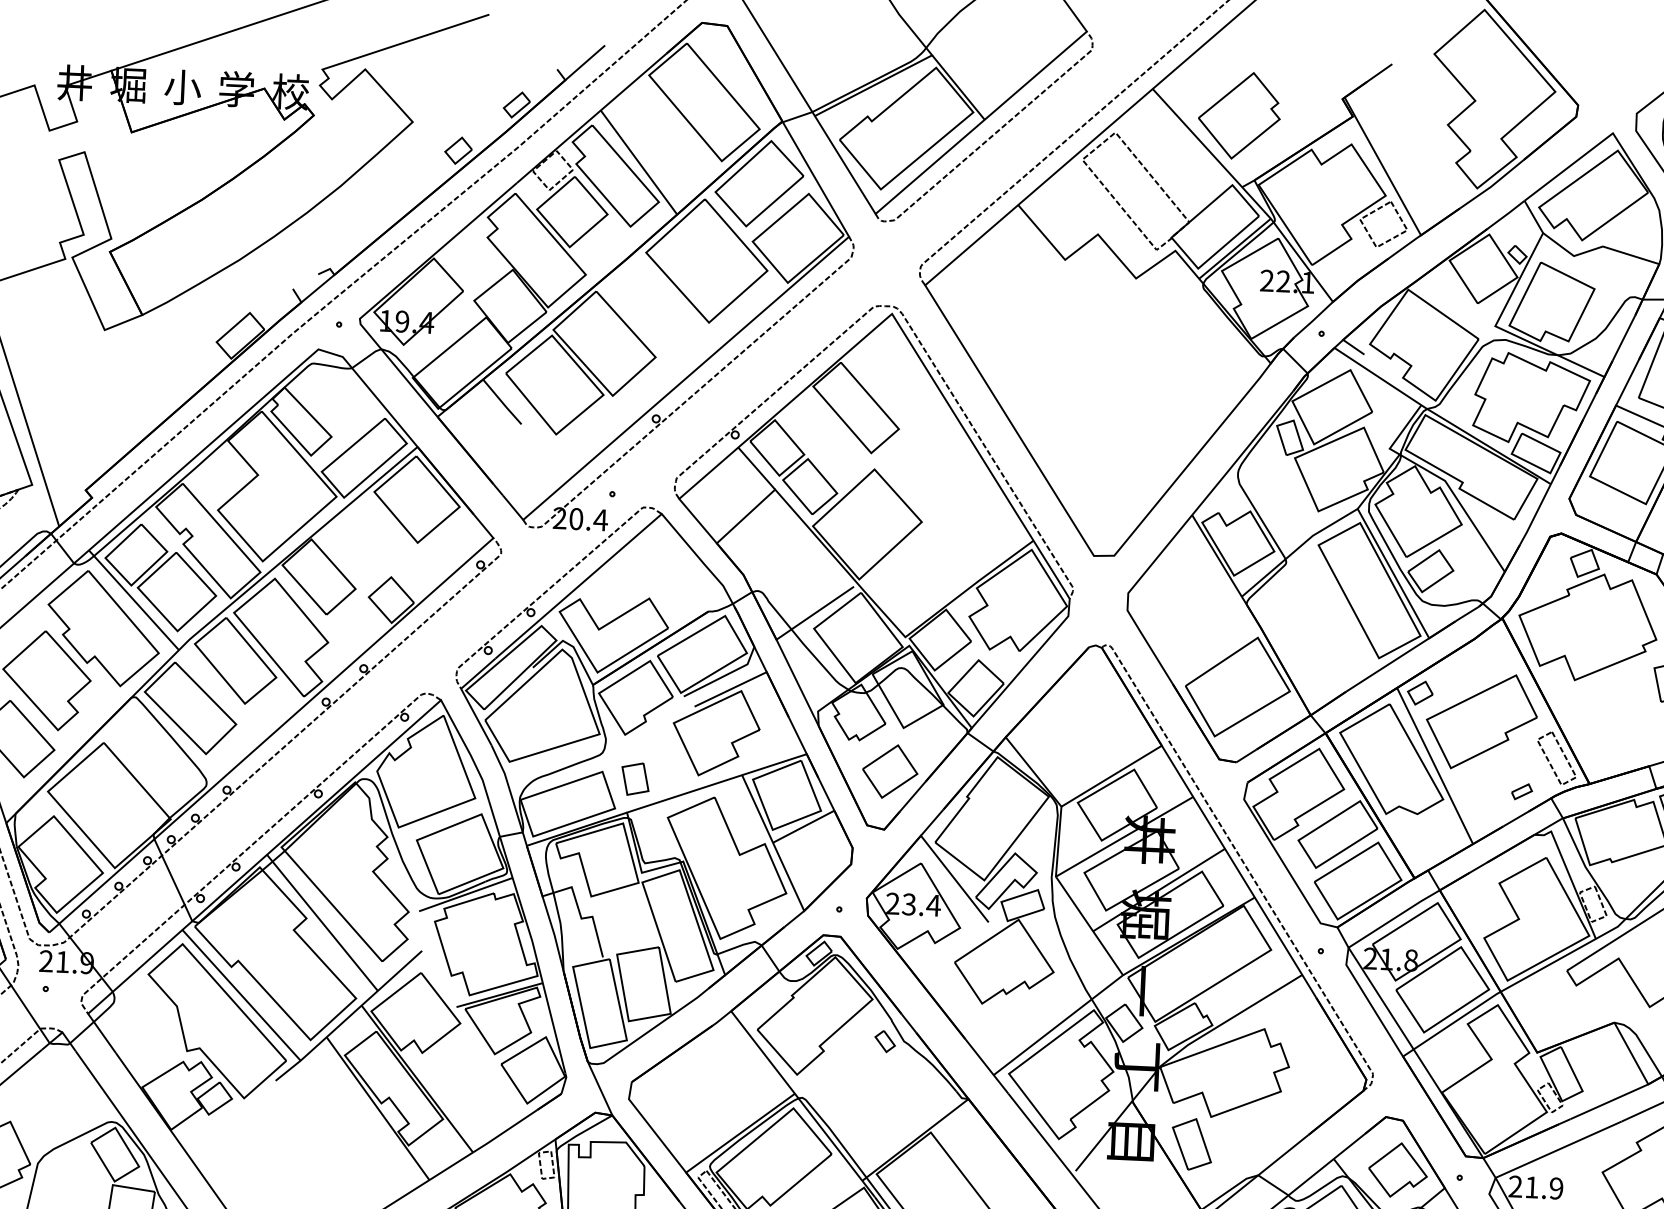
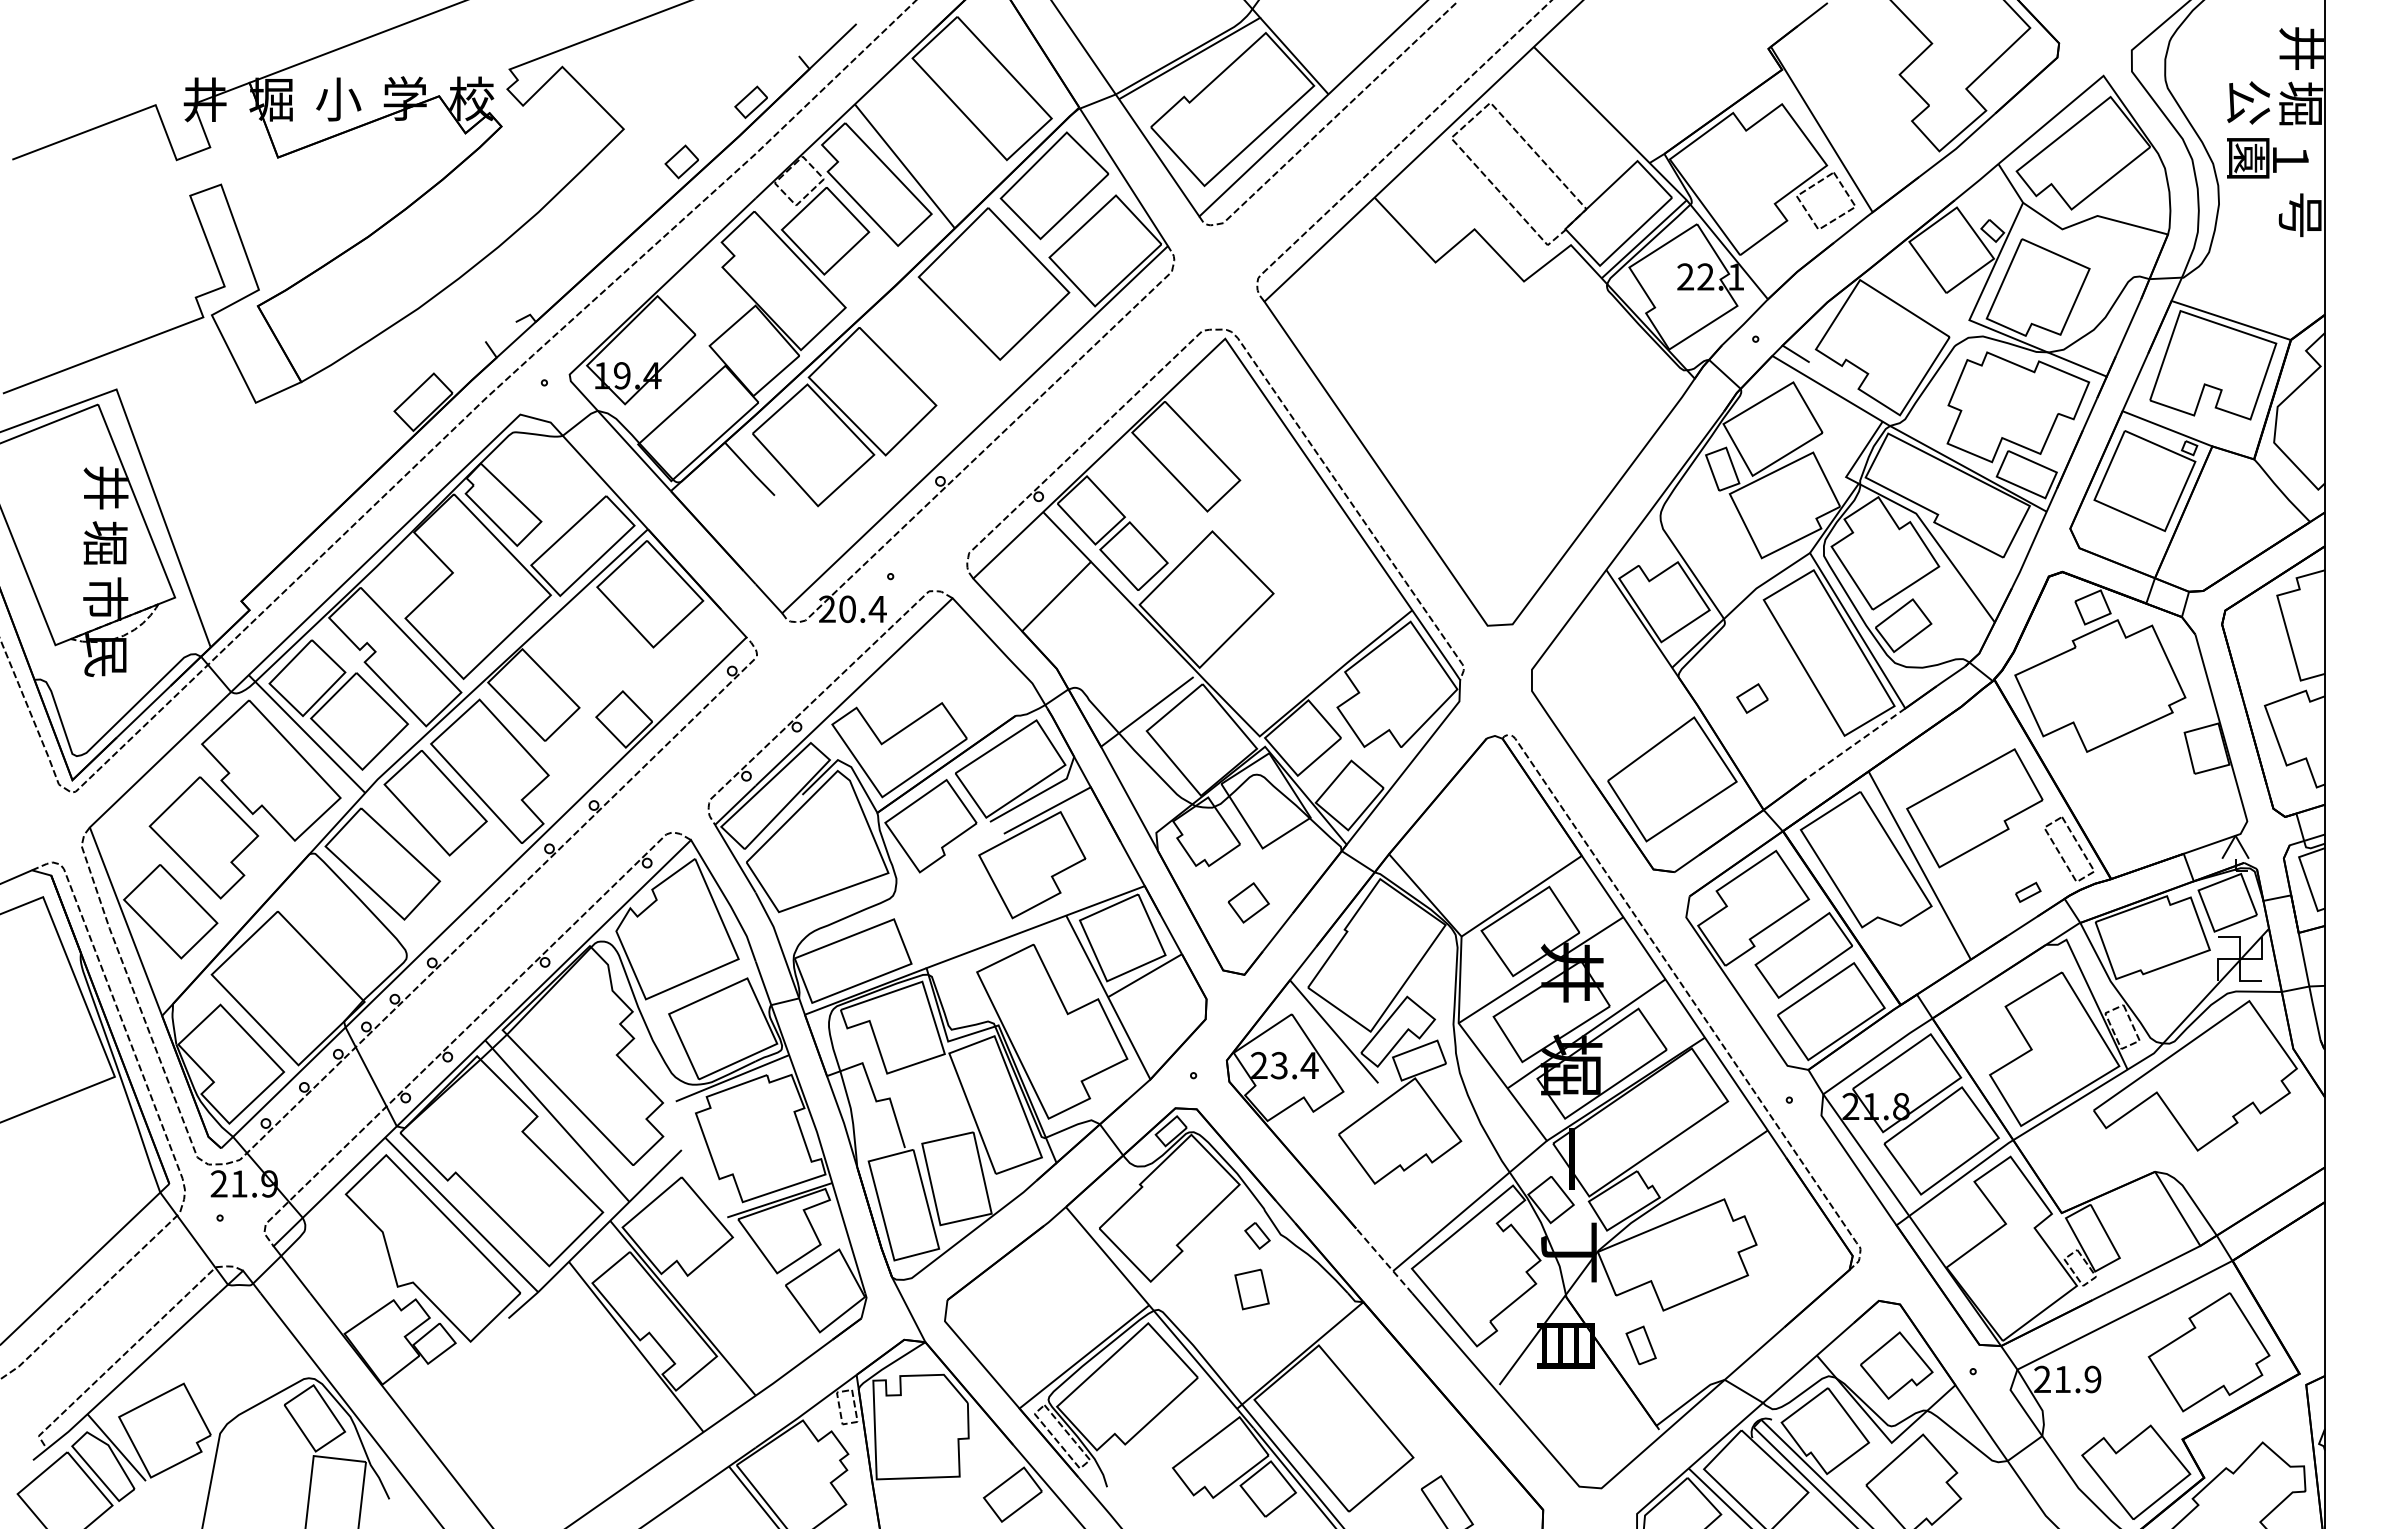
part: (1239, 115) -> (1642, 74), removed
line: (1387, 664) -> (1855, 743), solid -> dashed
part: (1420, 693) -> (1752, 698), moved
part: (890, 771) -> (1248, 902), size x0.6
part: (635, 779) -> (1251, 1289), moved
line: (987, 1066) -> (1384, 1261), solid -> dashed
part: (1191, 1144) -> (1640, 1345), size x0.6

